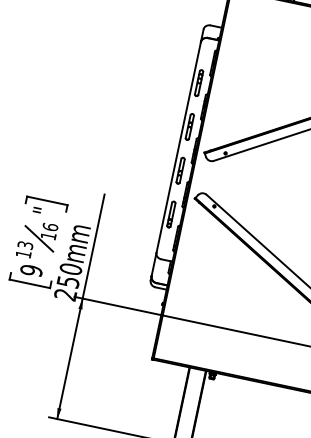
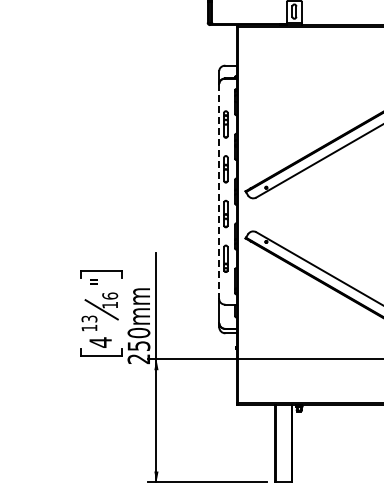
line: (178, 147) -> (219, 191), solid -> dashed
text: (31, 270) -> (100, 342), 9 -> 4

